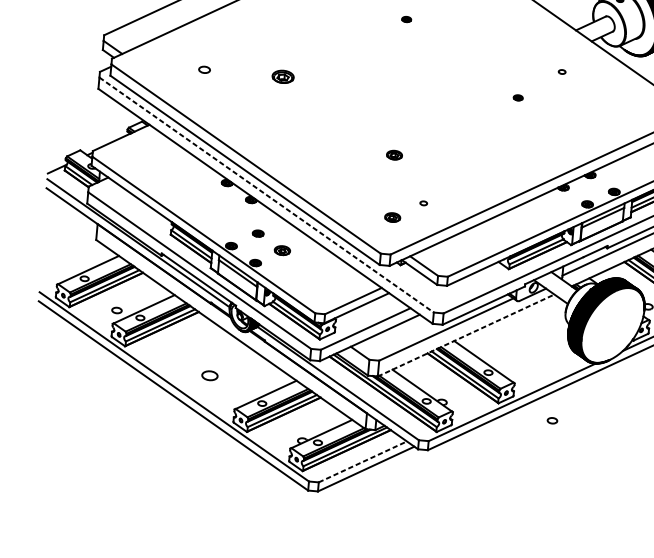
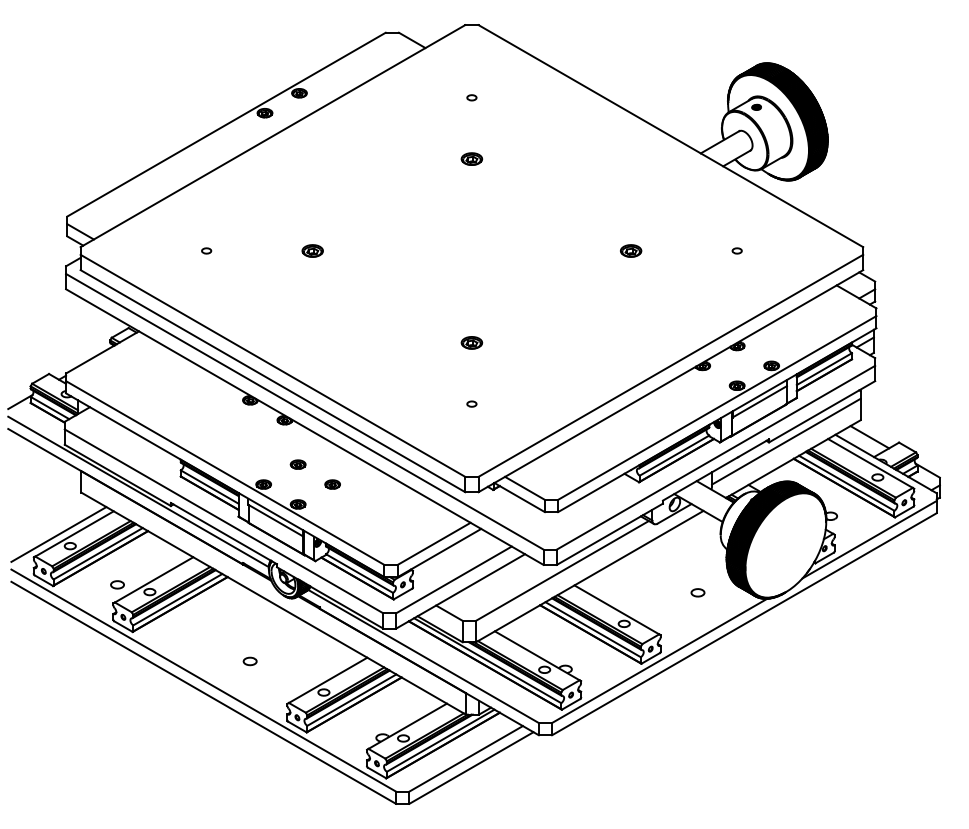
part: (406, 19) -> (471, 158), size x1.67
part: (204, 69) -> (206, 250), size x0.62
part: (561, 71) -> (736, 250), moved
part: (282, 76) -> (312, 250), size x0.71
part: (518, 97) -> (631, 250), size x1.67
line: (266, 194) -> (304, 411), dashed -> solid
part: (423, 202) -> (471, 403), moved
part: (392, 217) -> (476, 426), removed
part: (282, 250) -> (332, 484), size x0.71
line: (76, 269) -> (58, 534), added
line: (466, 335) -> (590, 576), dashed -> solid
part: (209, 375) -> (249, 661), size x0.62
part: (552, 420) -> (697, 592), moved
line: (363, 461) -> (466, 758), dashed -> solid

